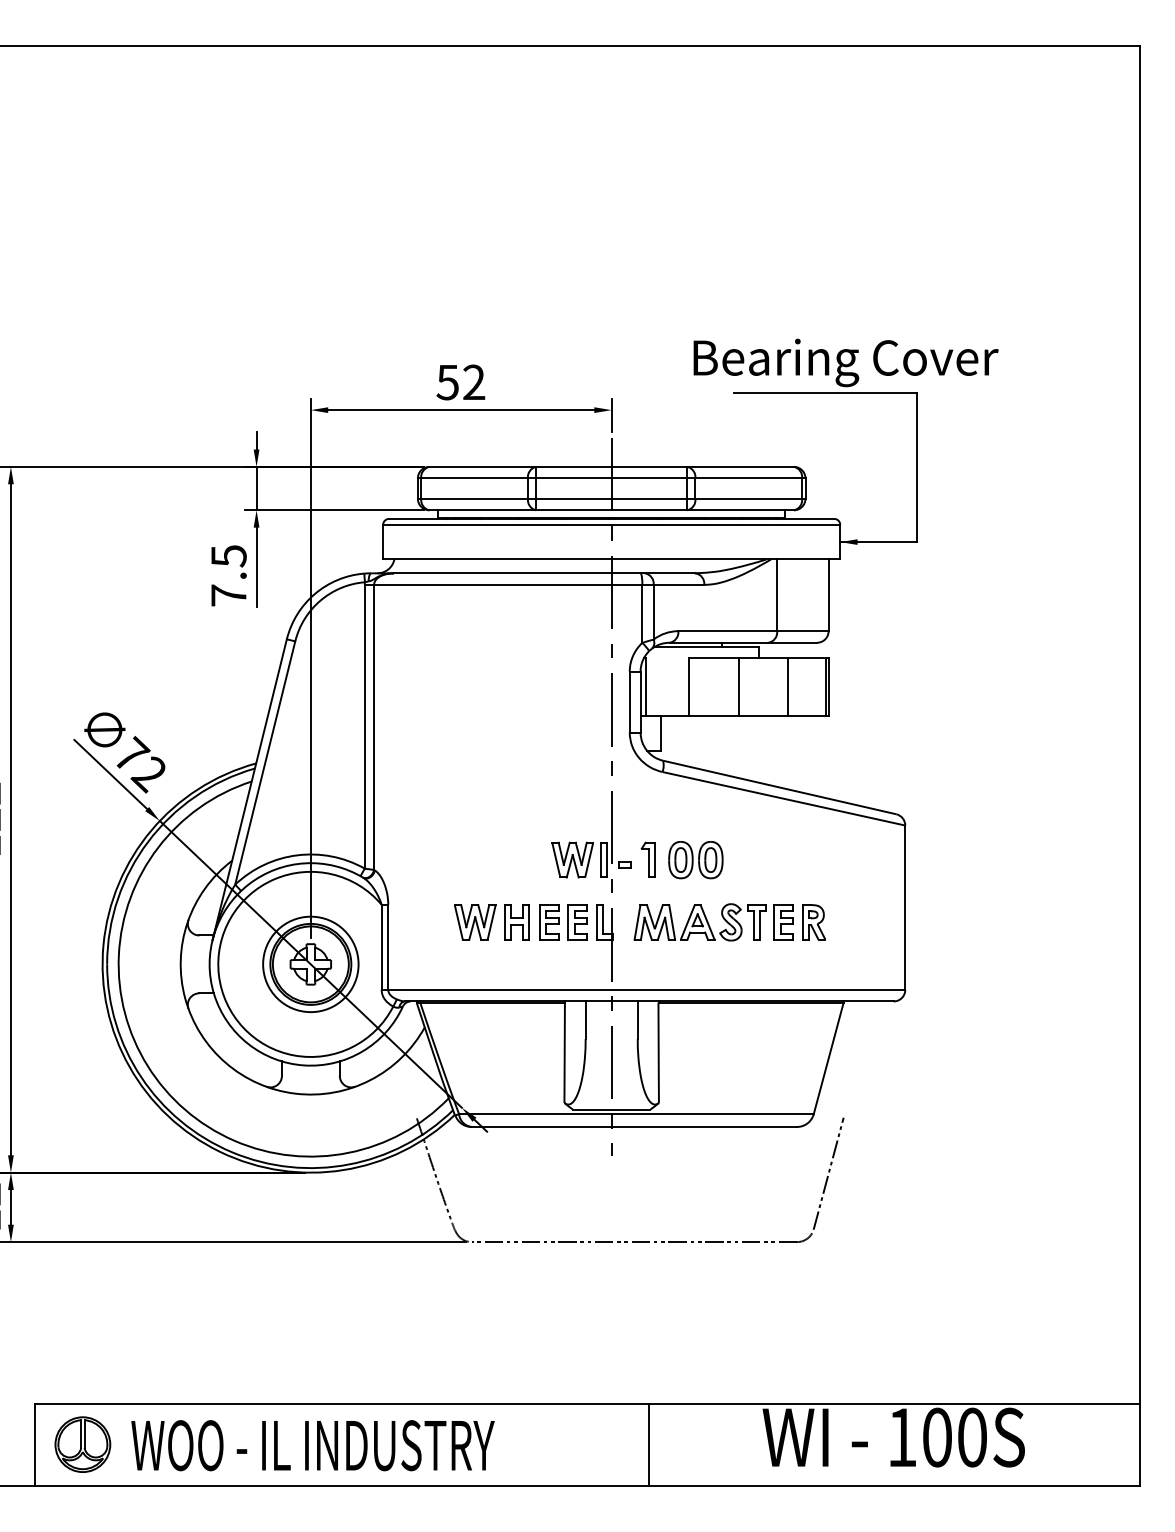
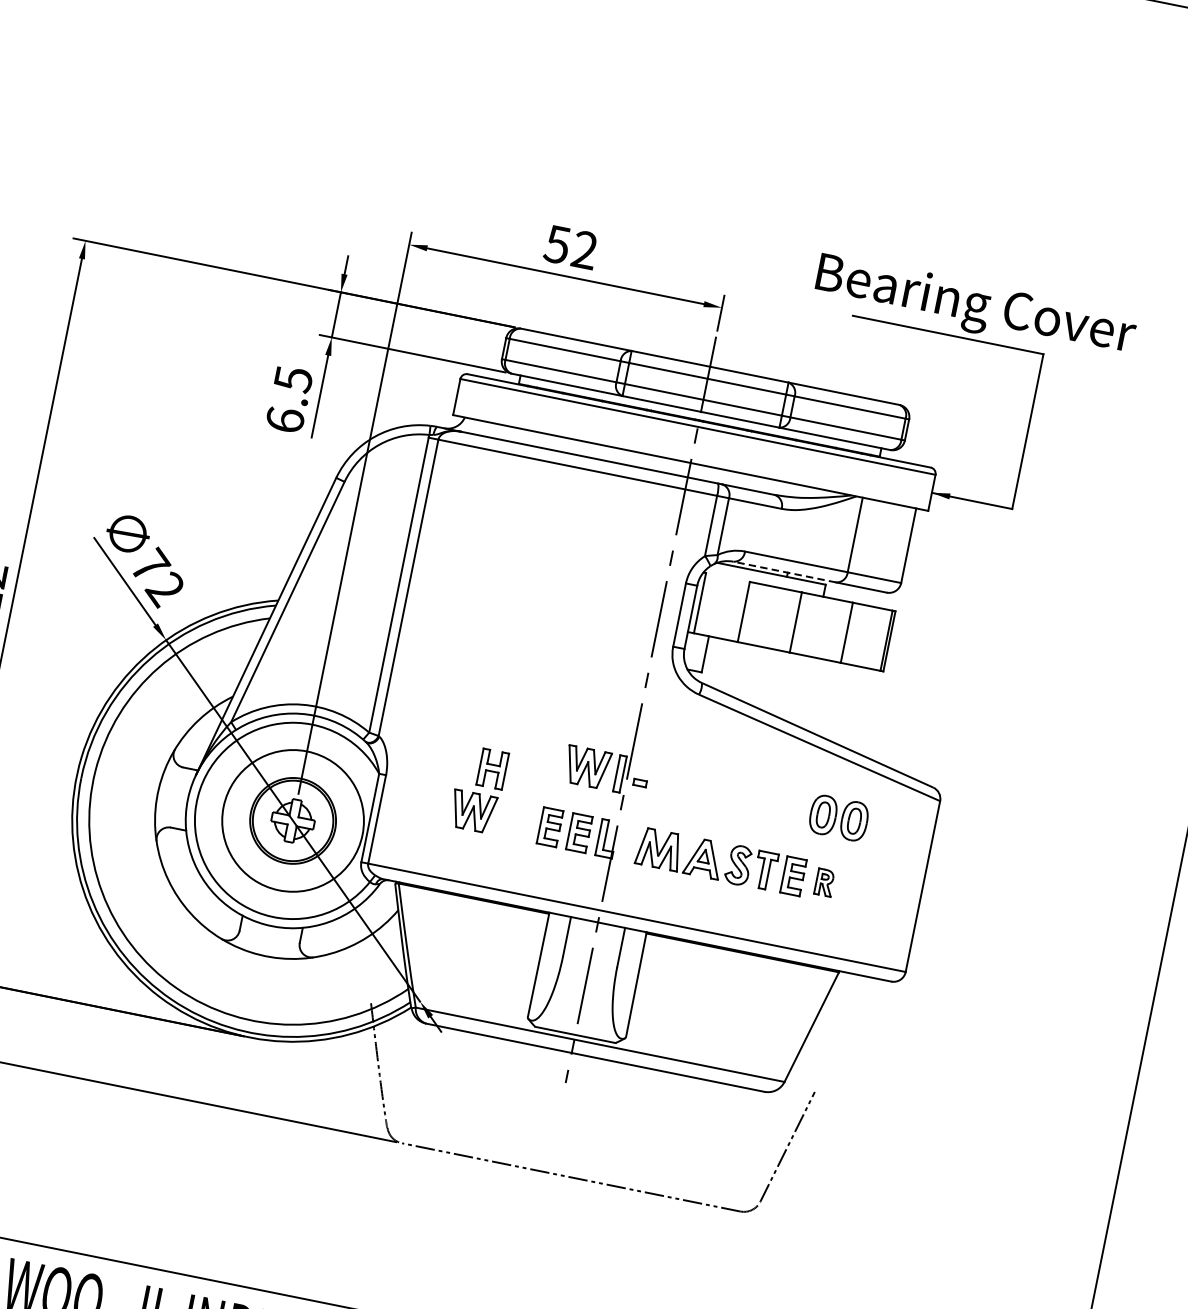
text: (228, 595) -> (284, 420), 7.5 -> 6.5
line: (718, 642) -> (784, 571), solid -> dashed
part: (647, 859) -> (665, 782), removed
part: (695, 860) -> (838, 818), moved
part: (516, 922) -> (492, 769), moved
part: (813, 922) -> (824, 882), size x0.7
circle: (310, 964) -> (292, 820), size x1.4

